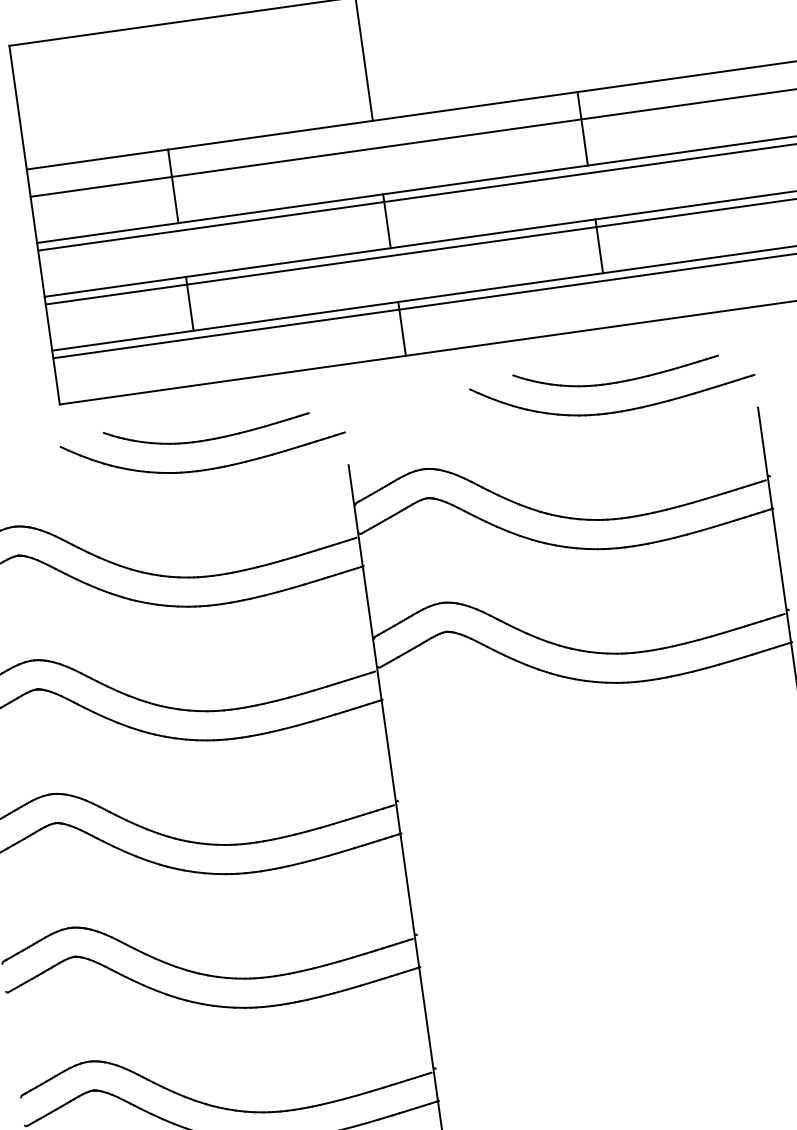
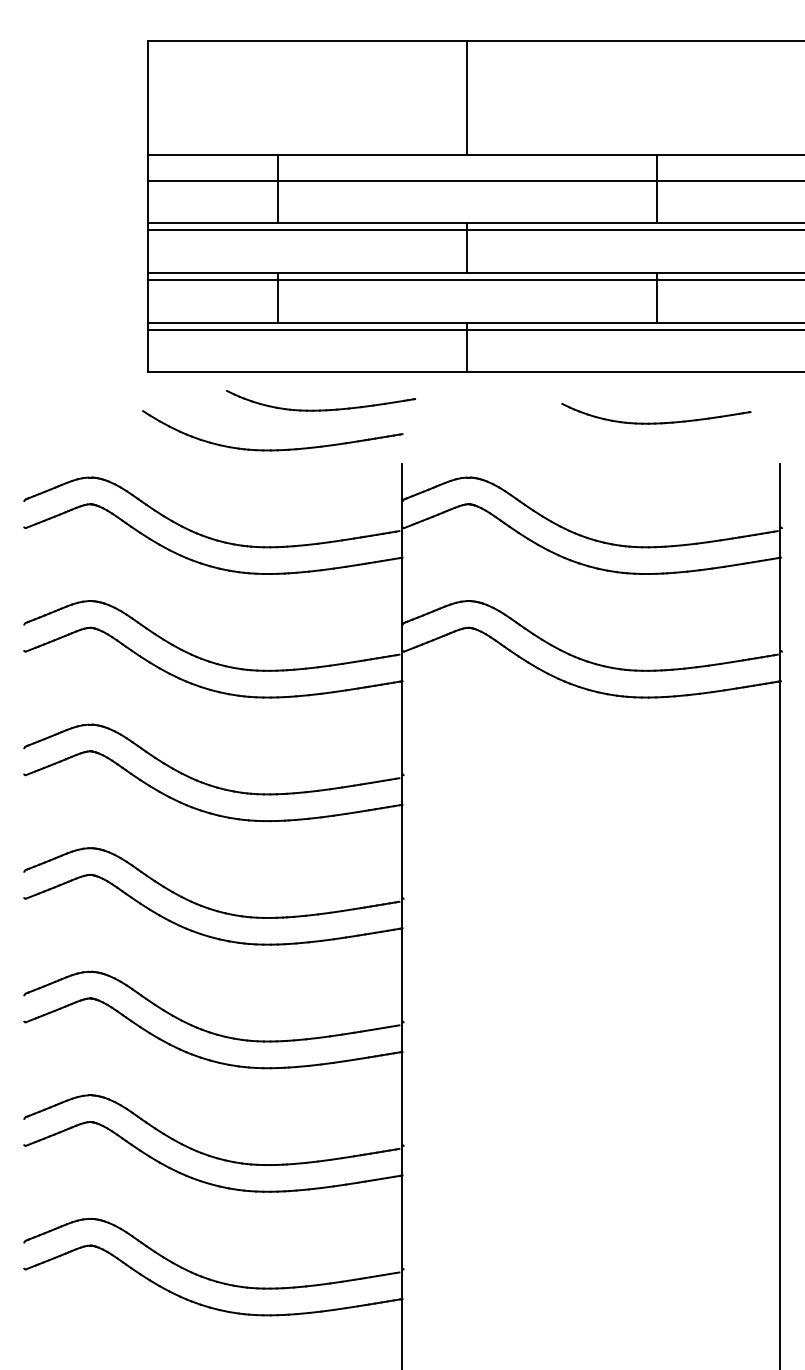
part: (615, 411) -> (650, 449), removed
part: (207, 438) -> (320, 409), moved

